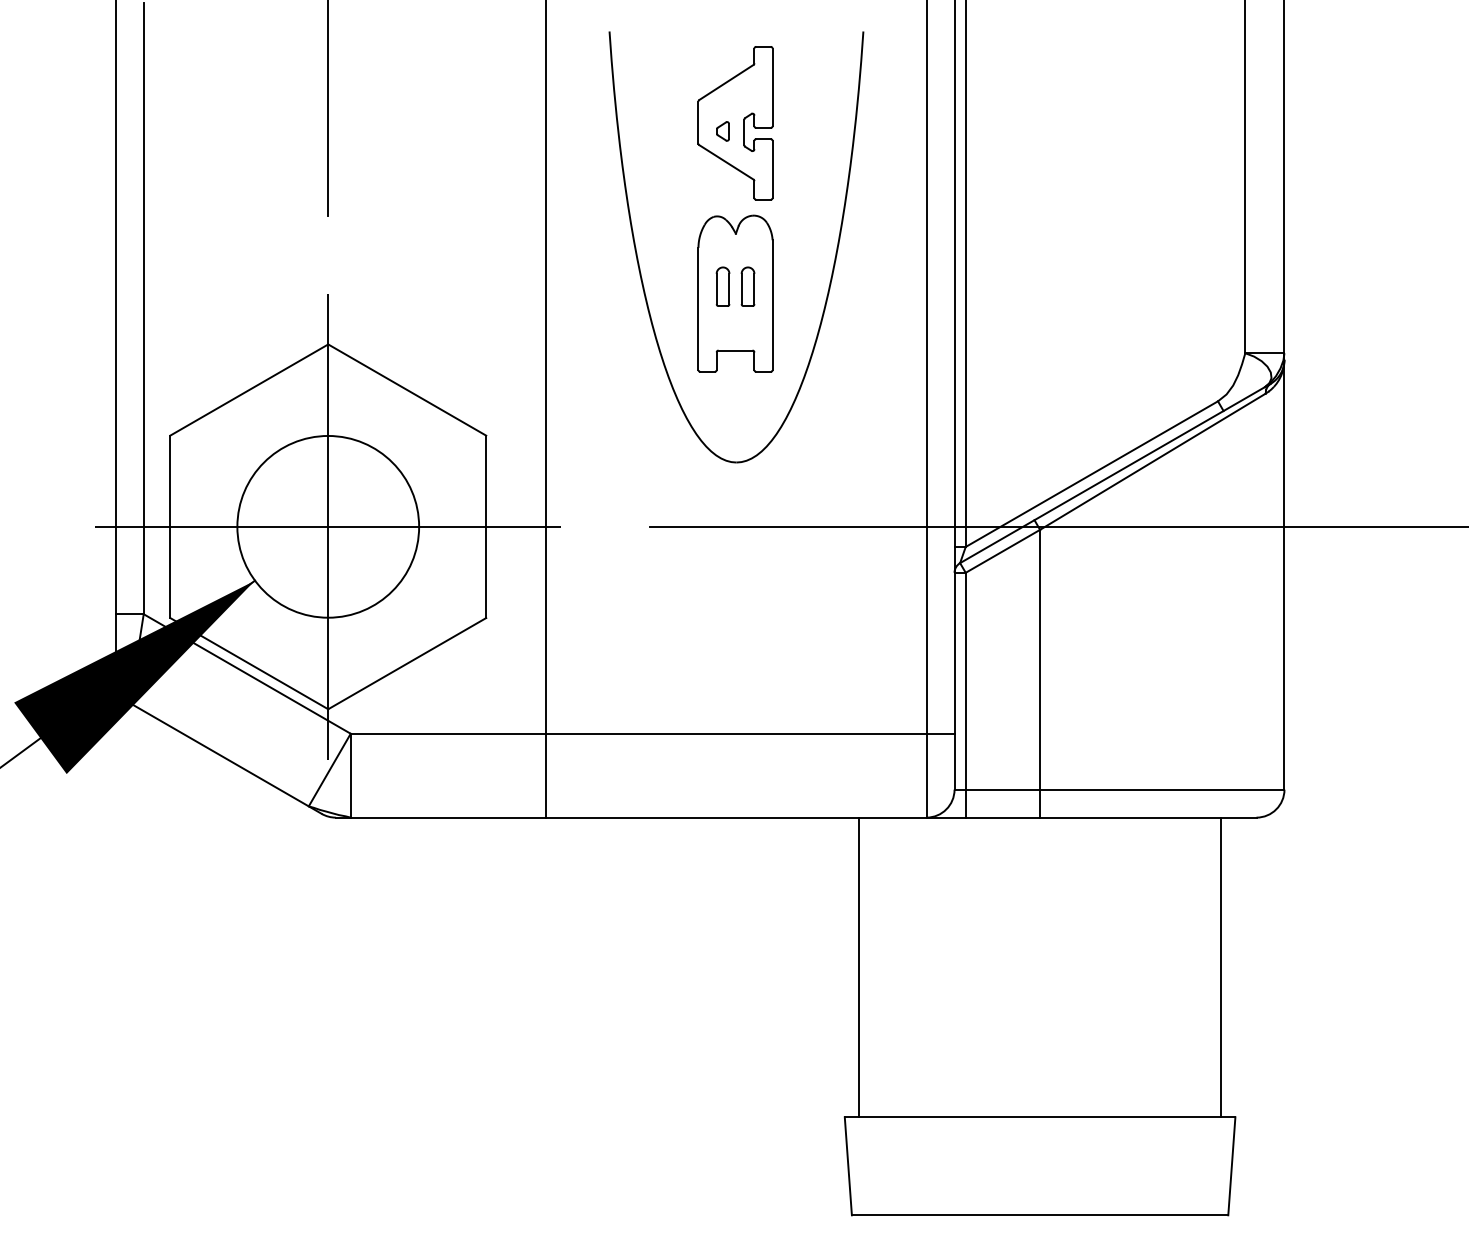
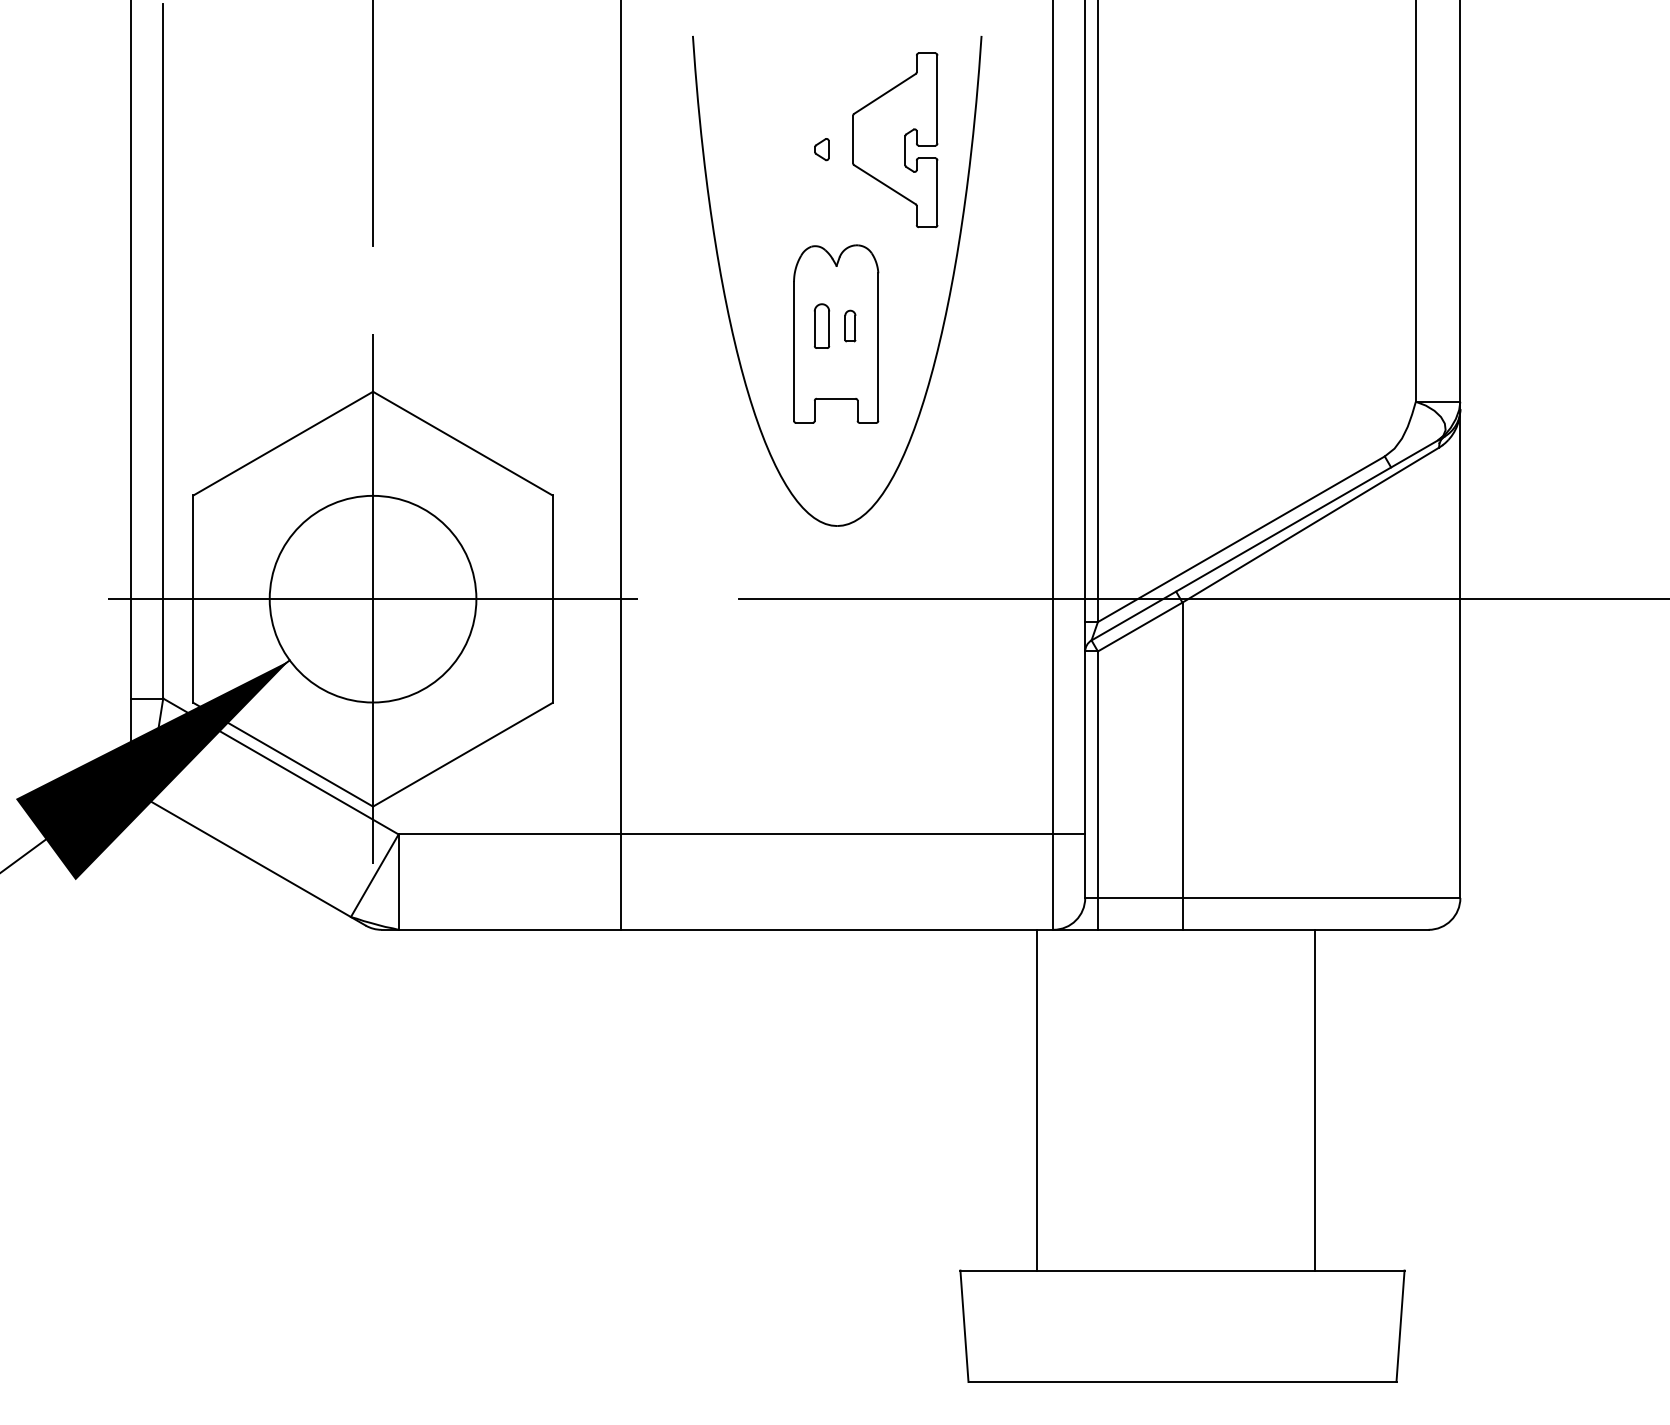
part: (735, 123) -> (895, 140), moved
part: (747, 286) -> (849, 325), size x0.7
line: (859, 967) -> (1037, 1100), moved
line: (1221, 967) -> (1314, 1100), moved

